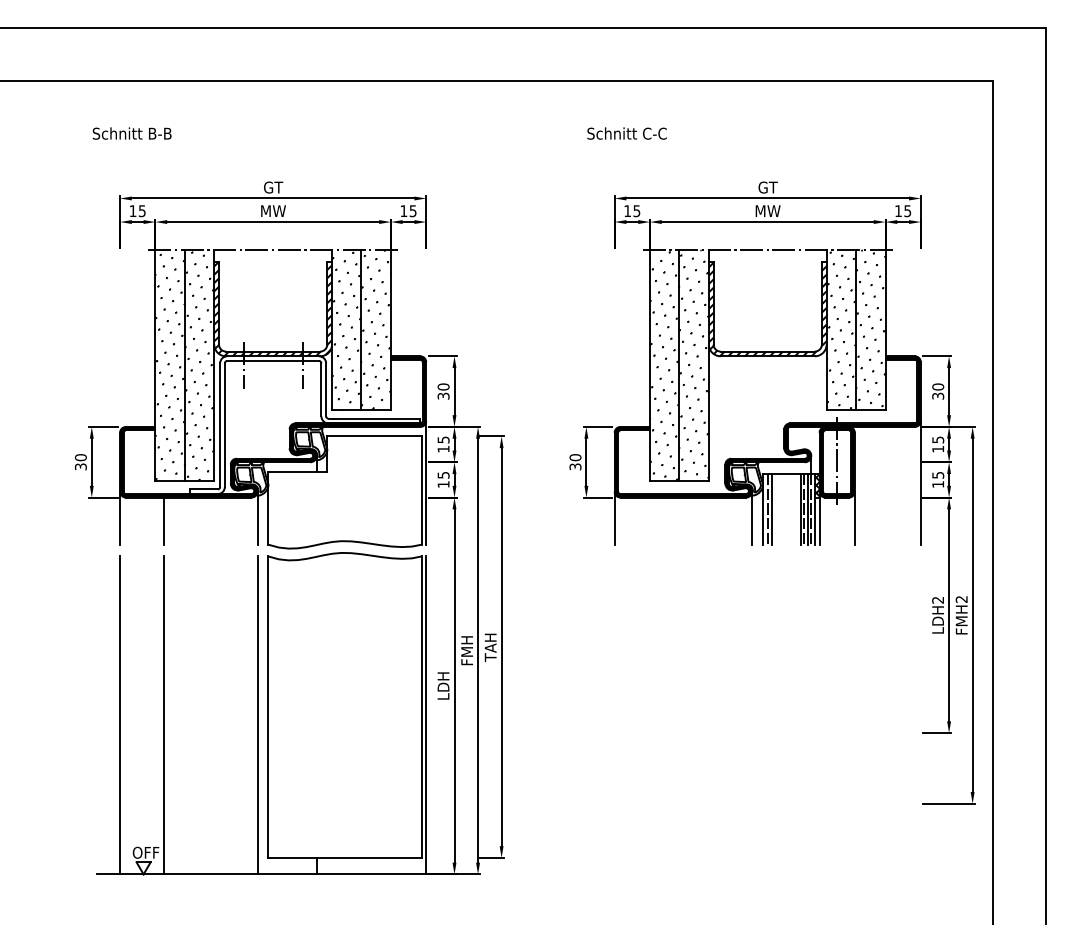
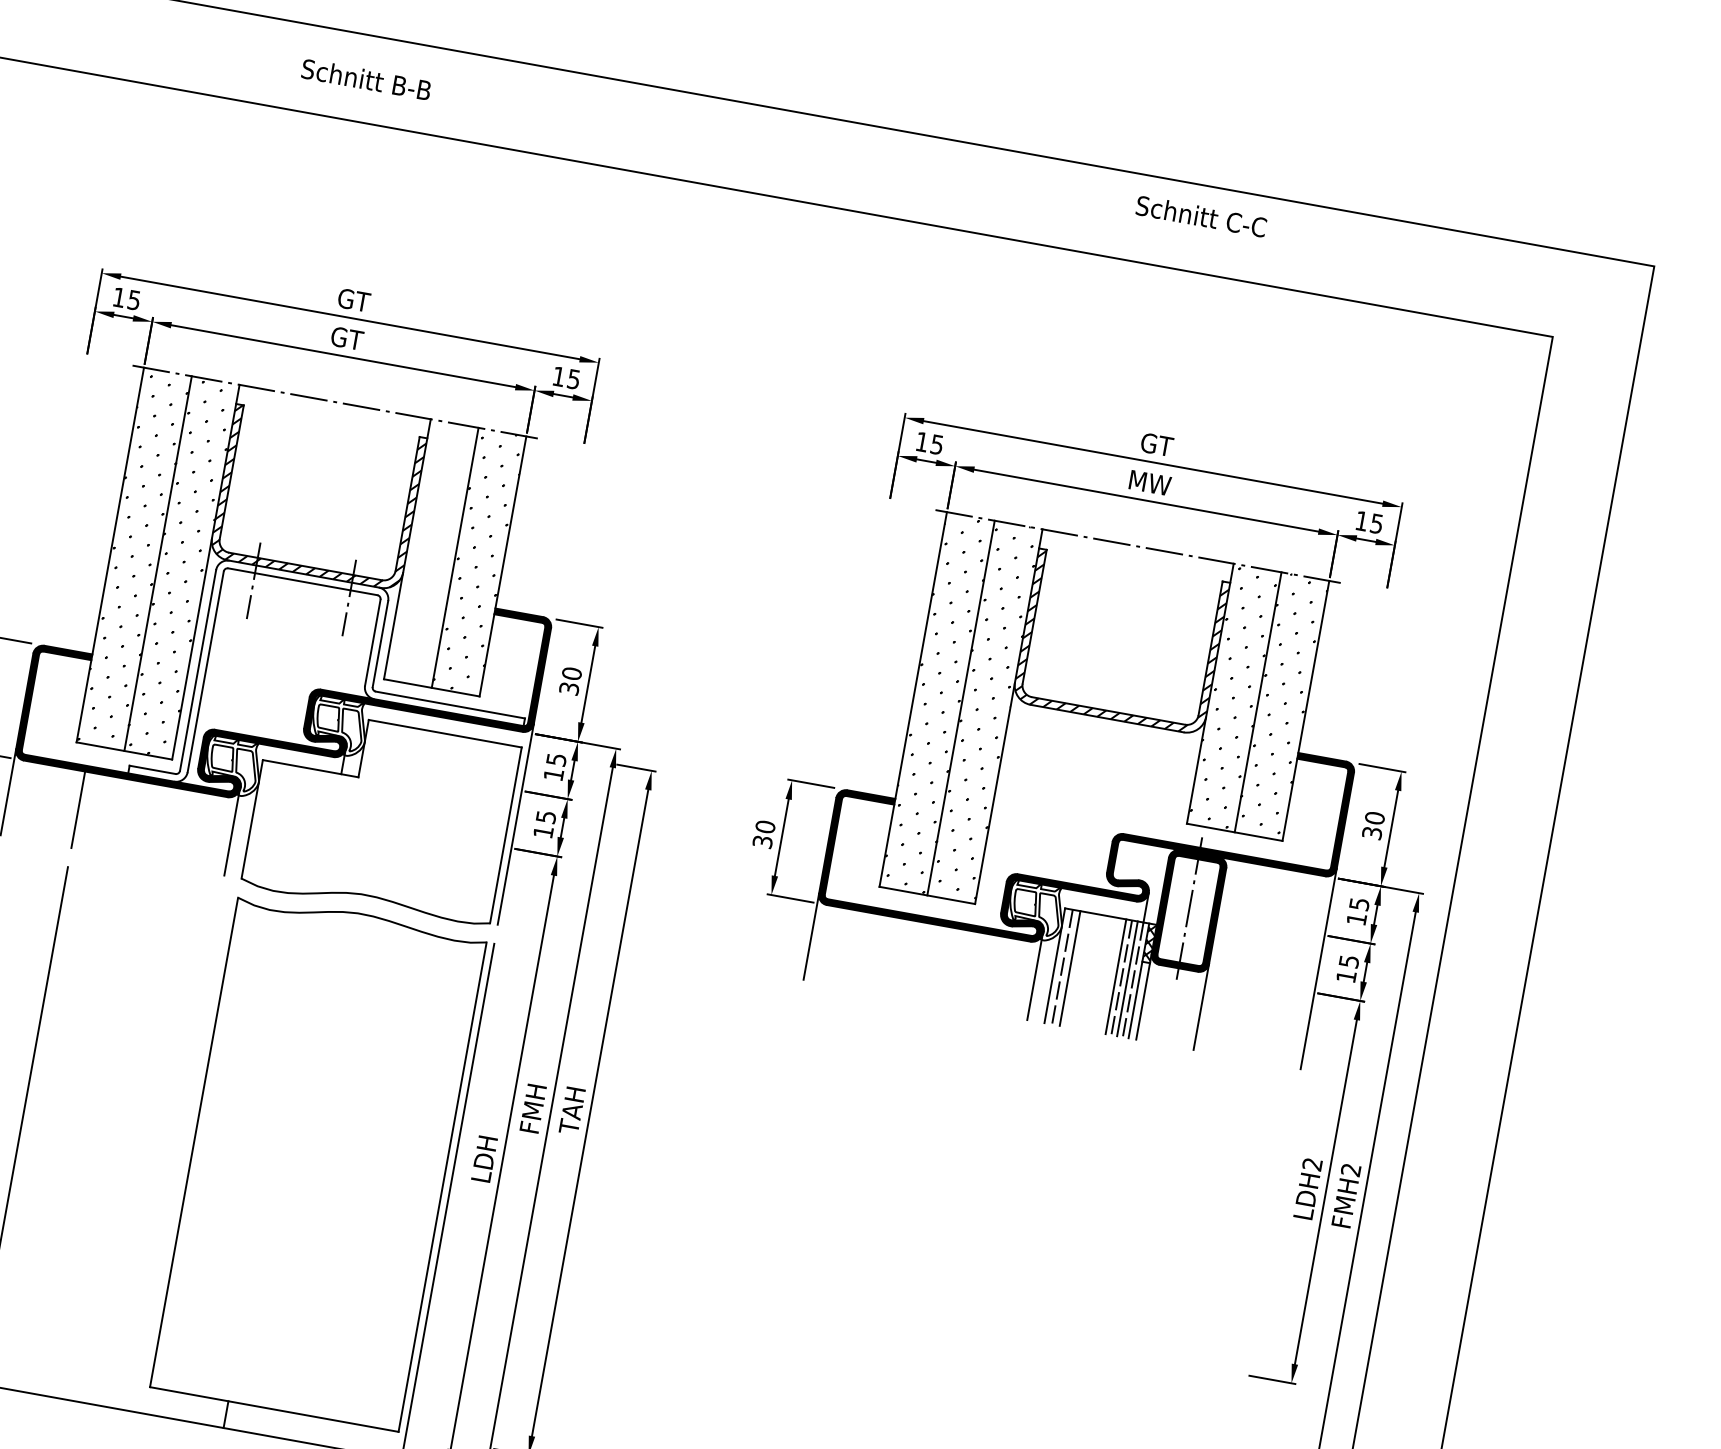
text: (131, 133) -> (365, 79), moved
text: (626, 133) -> (1200, 216), moved
text: (273, 211) -> (347, 339), MW -> GT
hatch: (346, 330) -> (430, 553), removed
line: (257, 715) -> (173, 1152), removed

